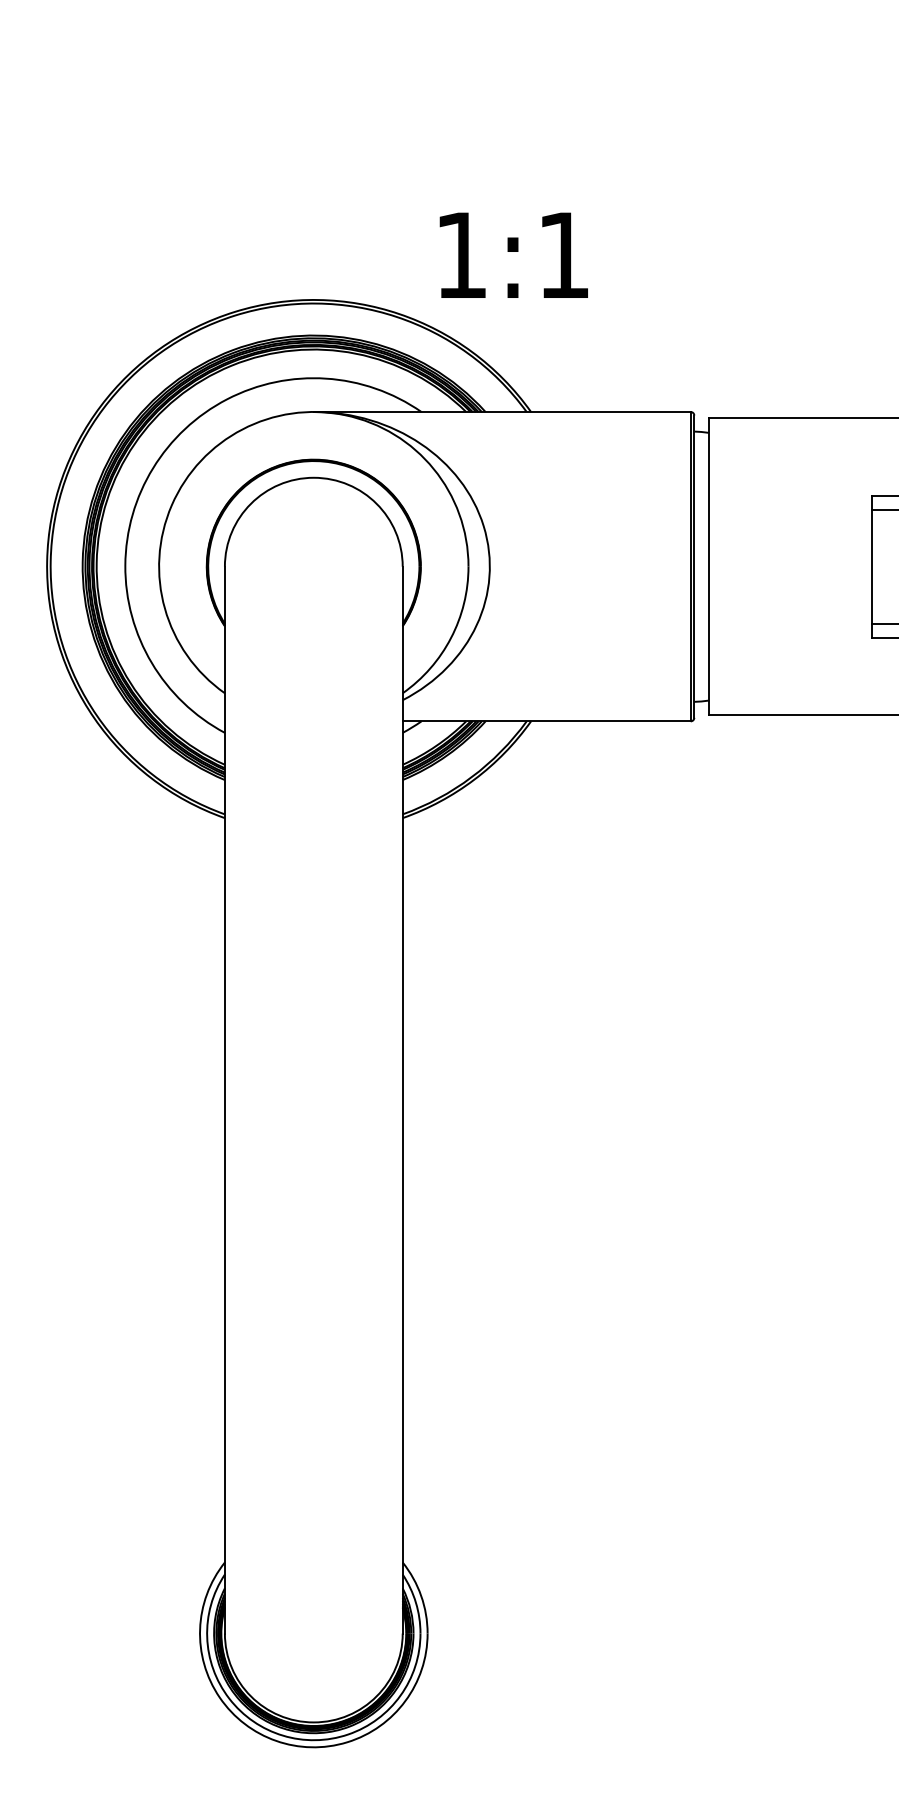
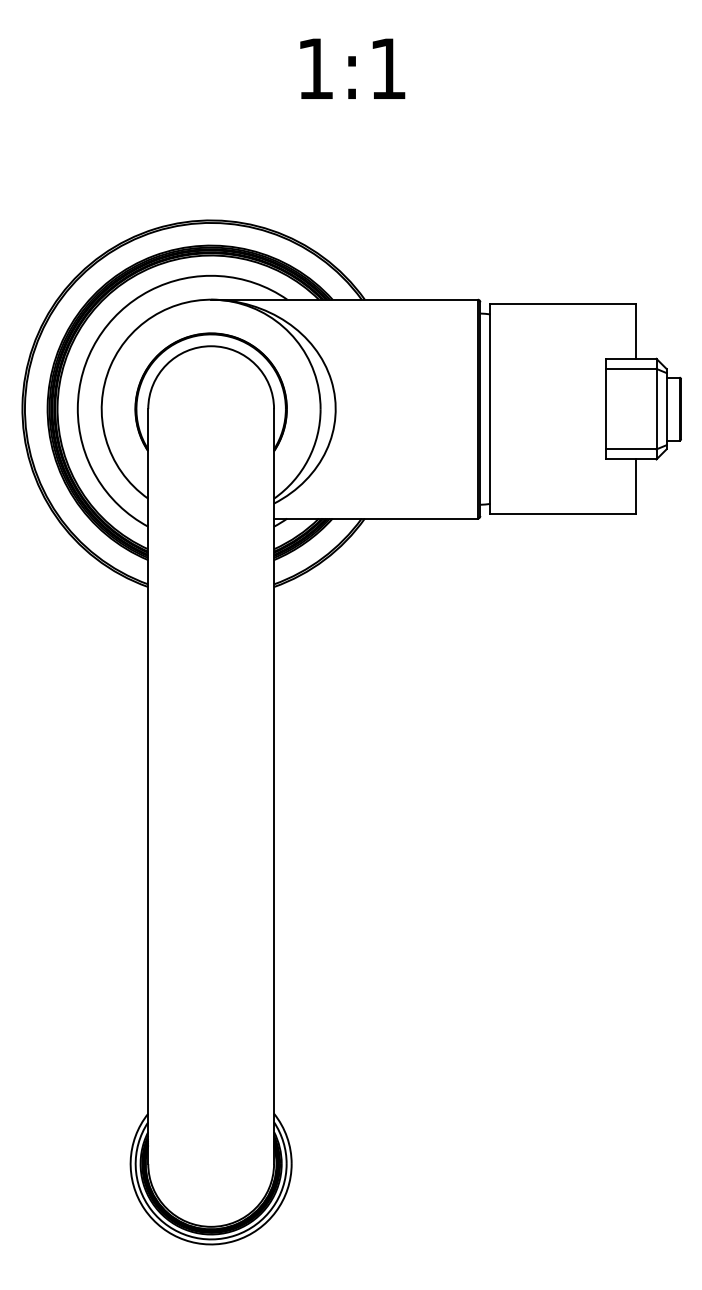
text: (513, 254) -> (352, 68), moved

